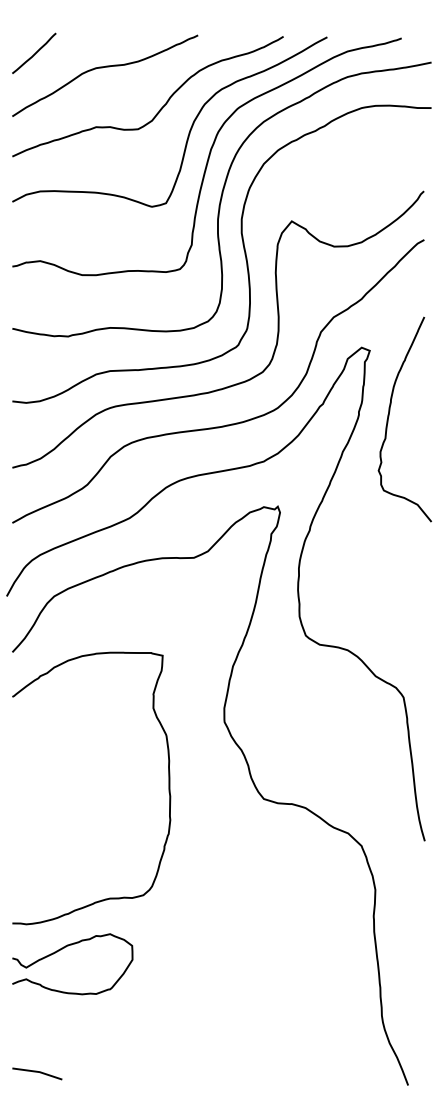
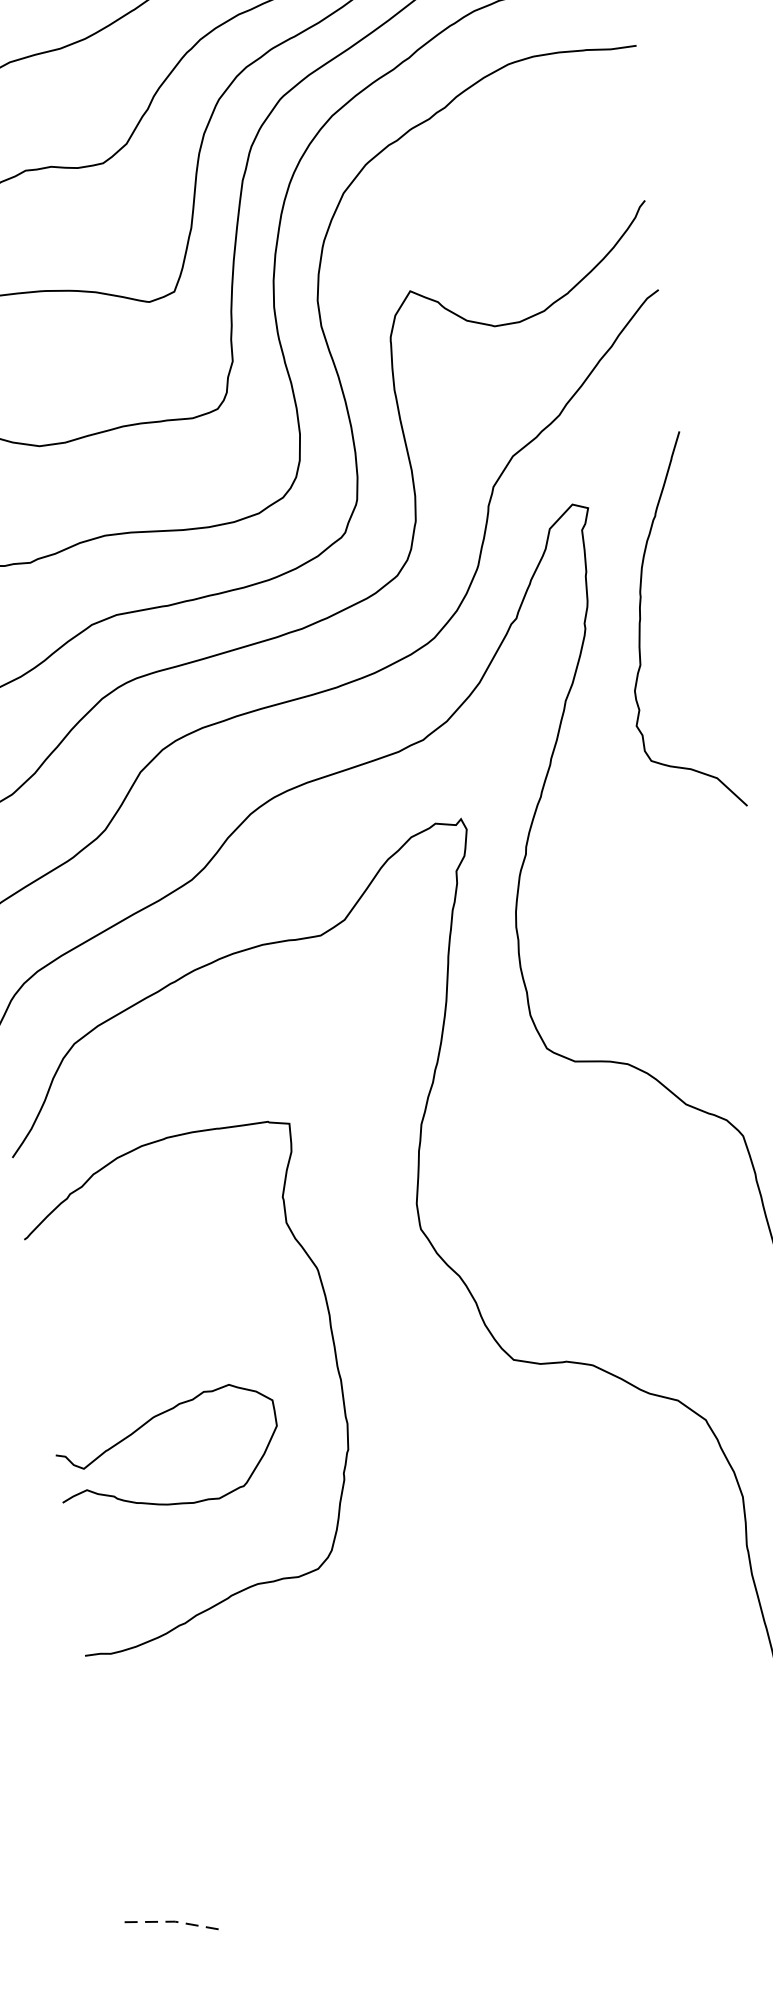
curve: (64, 948) -> (148, 1423), moved
line: (37, 1071) -> (170, 1921), solid -> dashed

